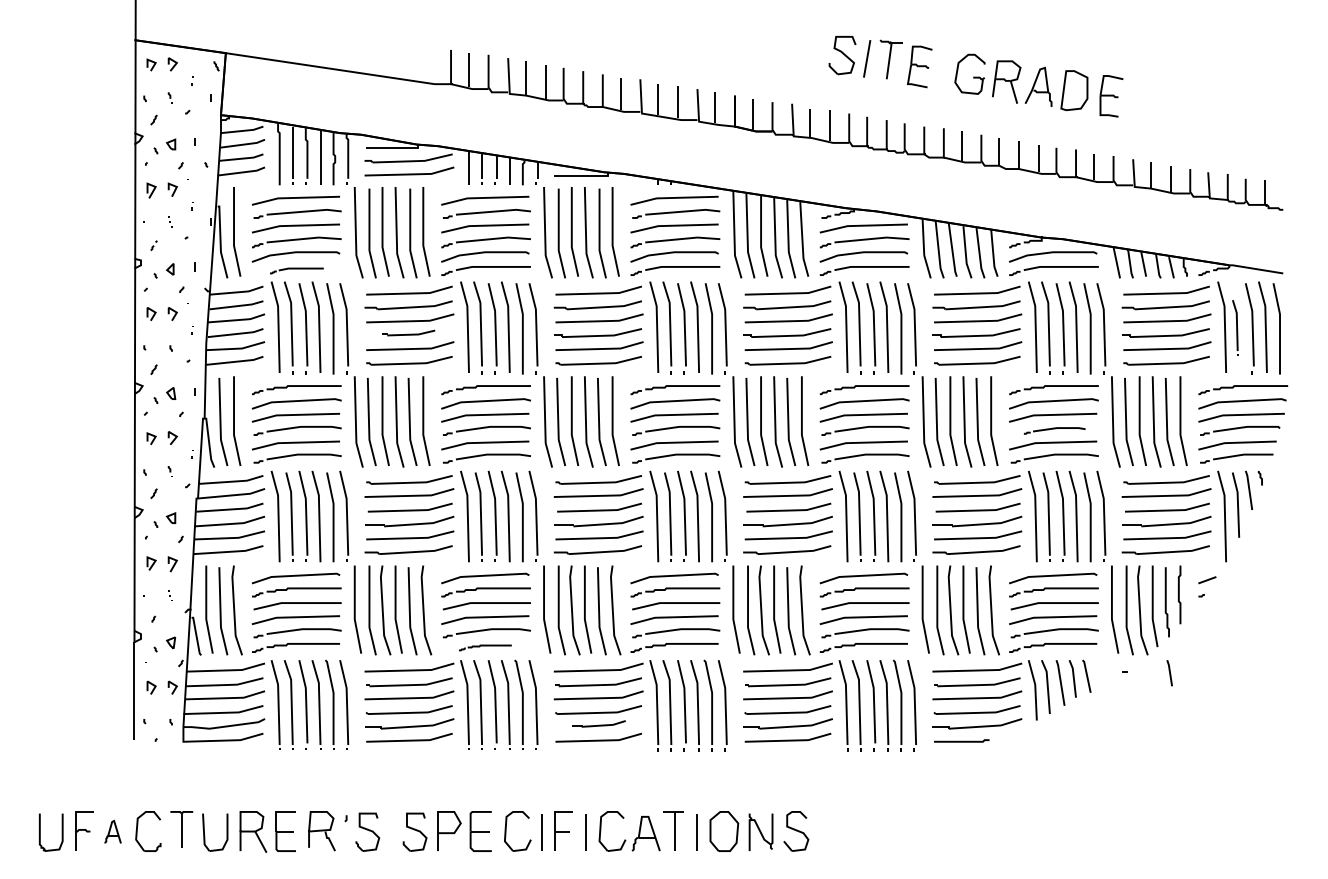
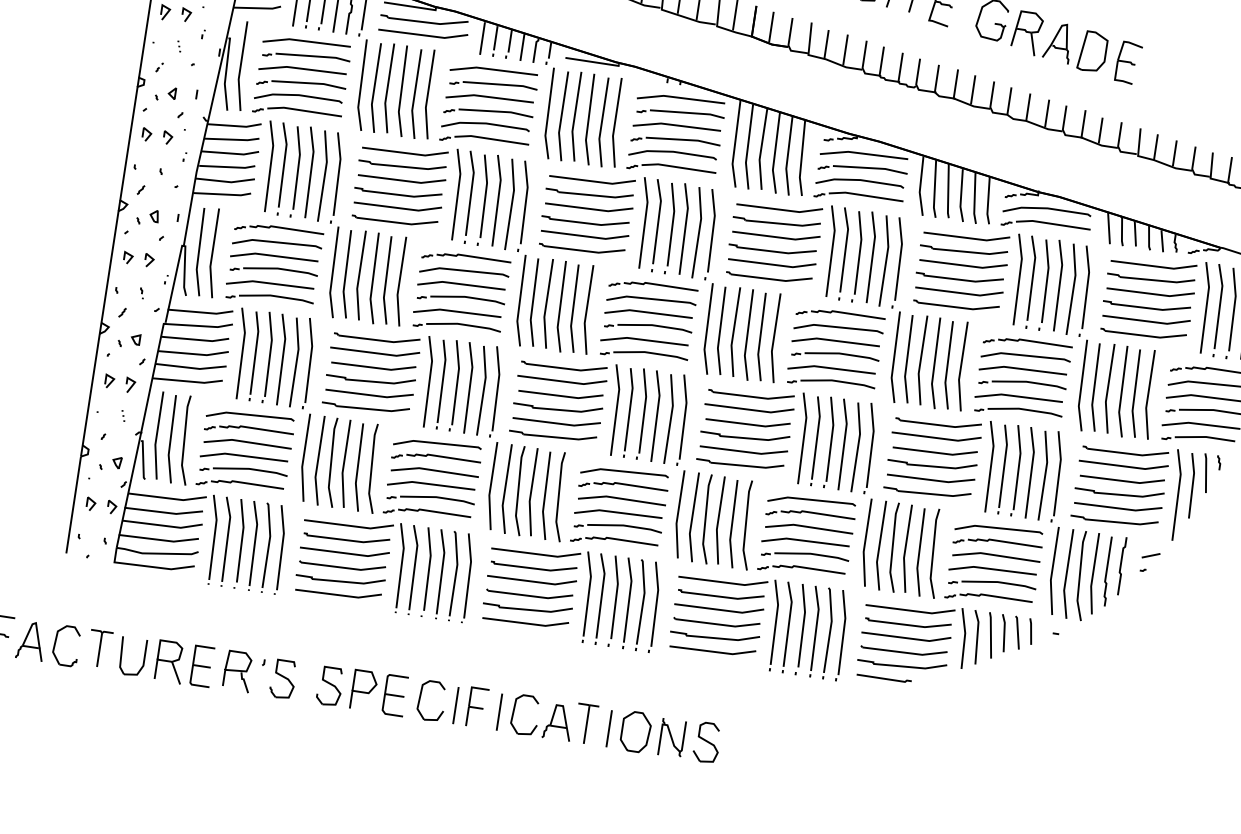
part: (296, 270) -> (296, 113), size x1.67
part: (1235, 327) -> (1216, 310), size x1.67
part: (408, 332) -> (398, 191), size x1.67
part: (1054, 430) -> (1022, 384), size x1.43
part: (485, 647) -> (427, 514), size x1.67
line: (1169, 673) -> (1030, 631), moved
part: (598, 723) -> (527, 606), size x1.67
part: (112, 831) -> (30, 640), size x1.67

